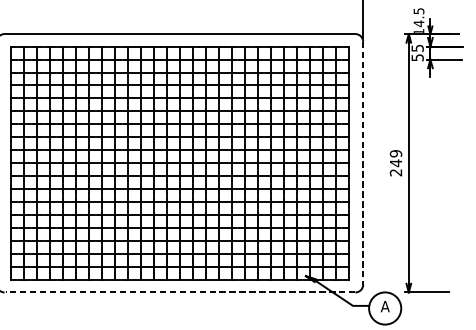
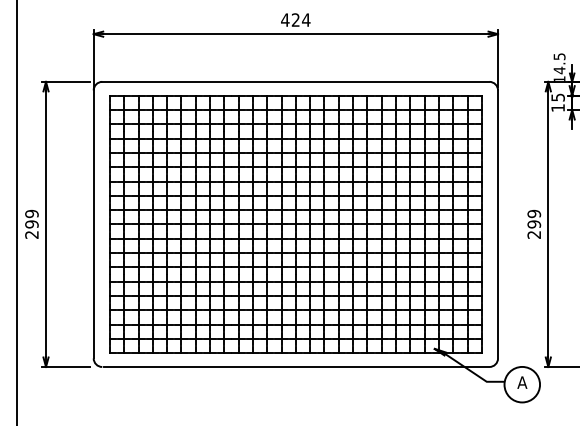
text: (417, 57) -> (557, 107), 55 -> 15
line: (363, 163) -> (498, 224), dashed -> solid
text: (396, 163) -> (534, 224), 249 -> 299
line: (180, 292) -> (296, 367), dashed -> solid

